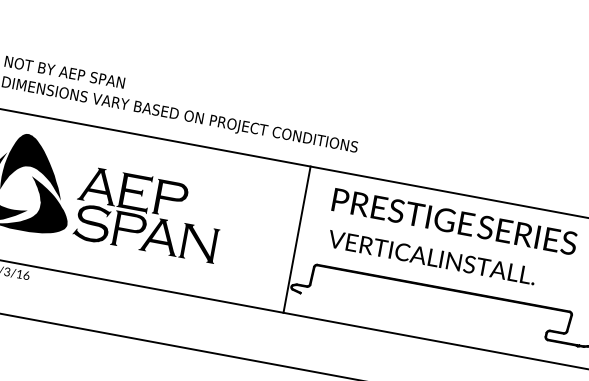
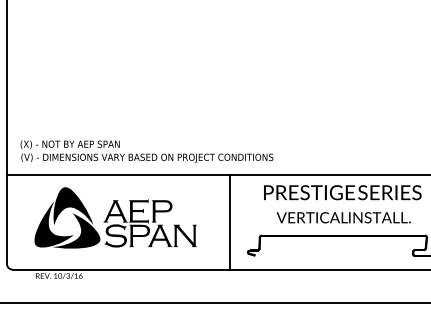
line: (298, 238) -> (230, 221), moved
text: (431, 257) -> (343, 217), moved

